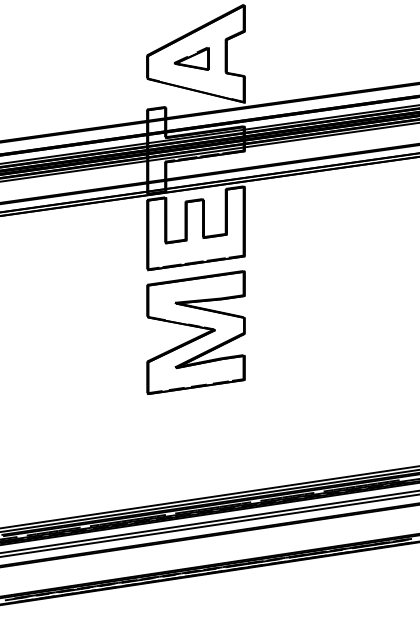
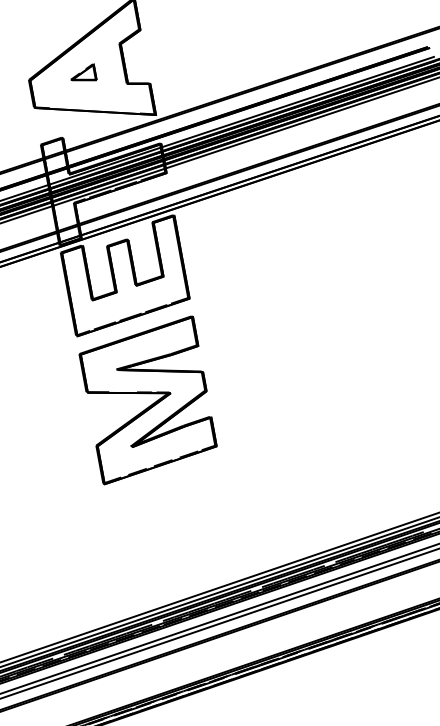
part: (191, 58) -> (82, 73), size x0.6

